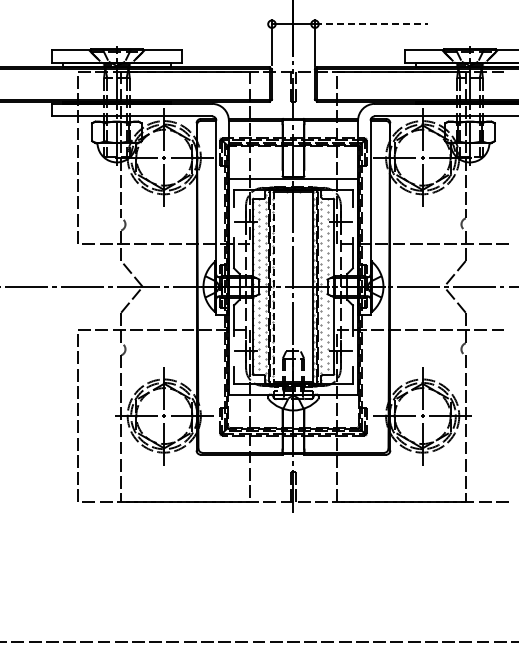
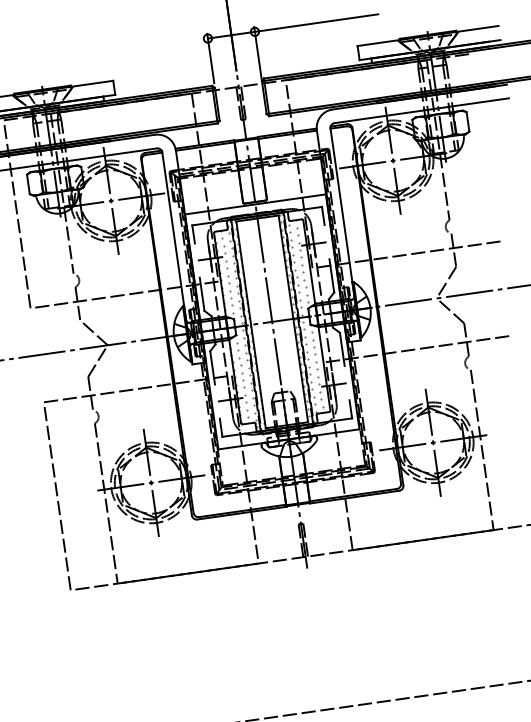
line: (371, 24) -> (316, 23), dashed -> solid
line: (274, 286) -> (251, 324), dashed -> solid

